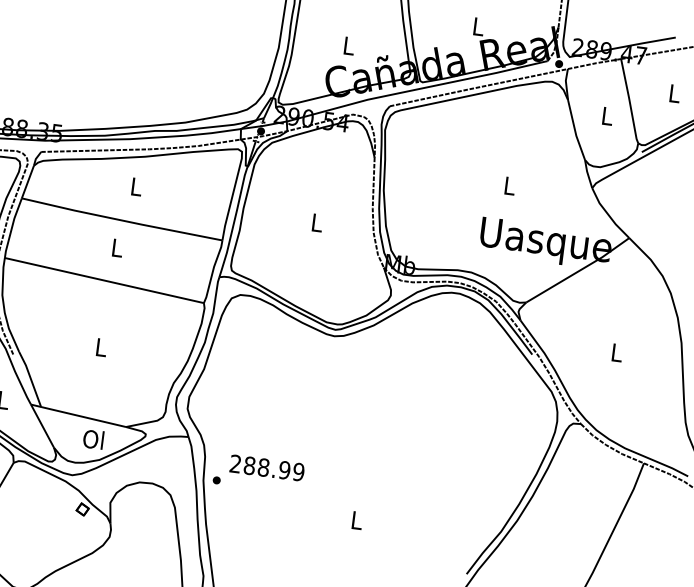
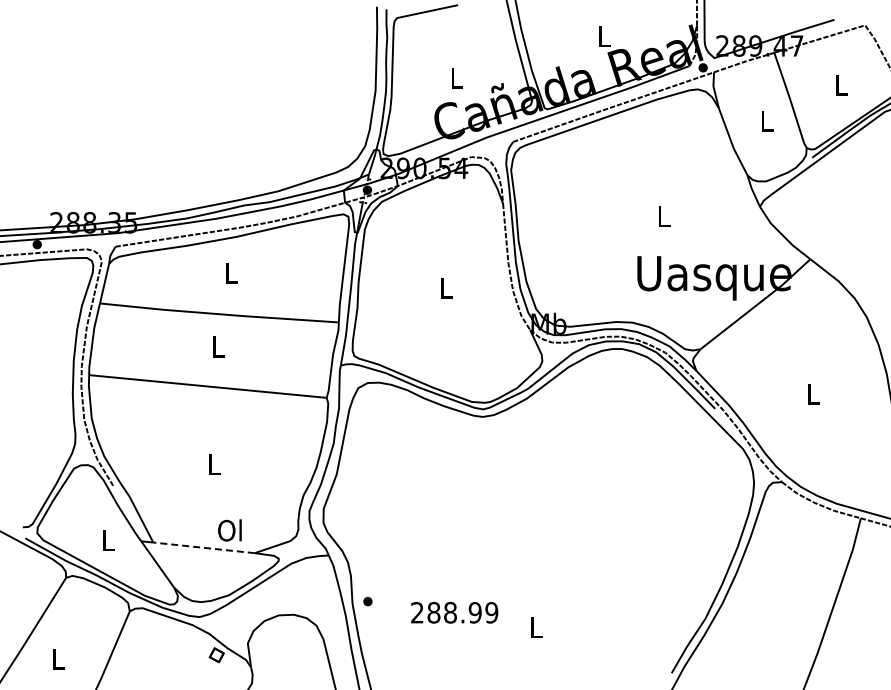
line: (83, 416) -> (203, 547), solid -> dashed
text: (93, 439) -> (229, 530), moved
text: (267, 467) -> (454, 612), moved

